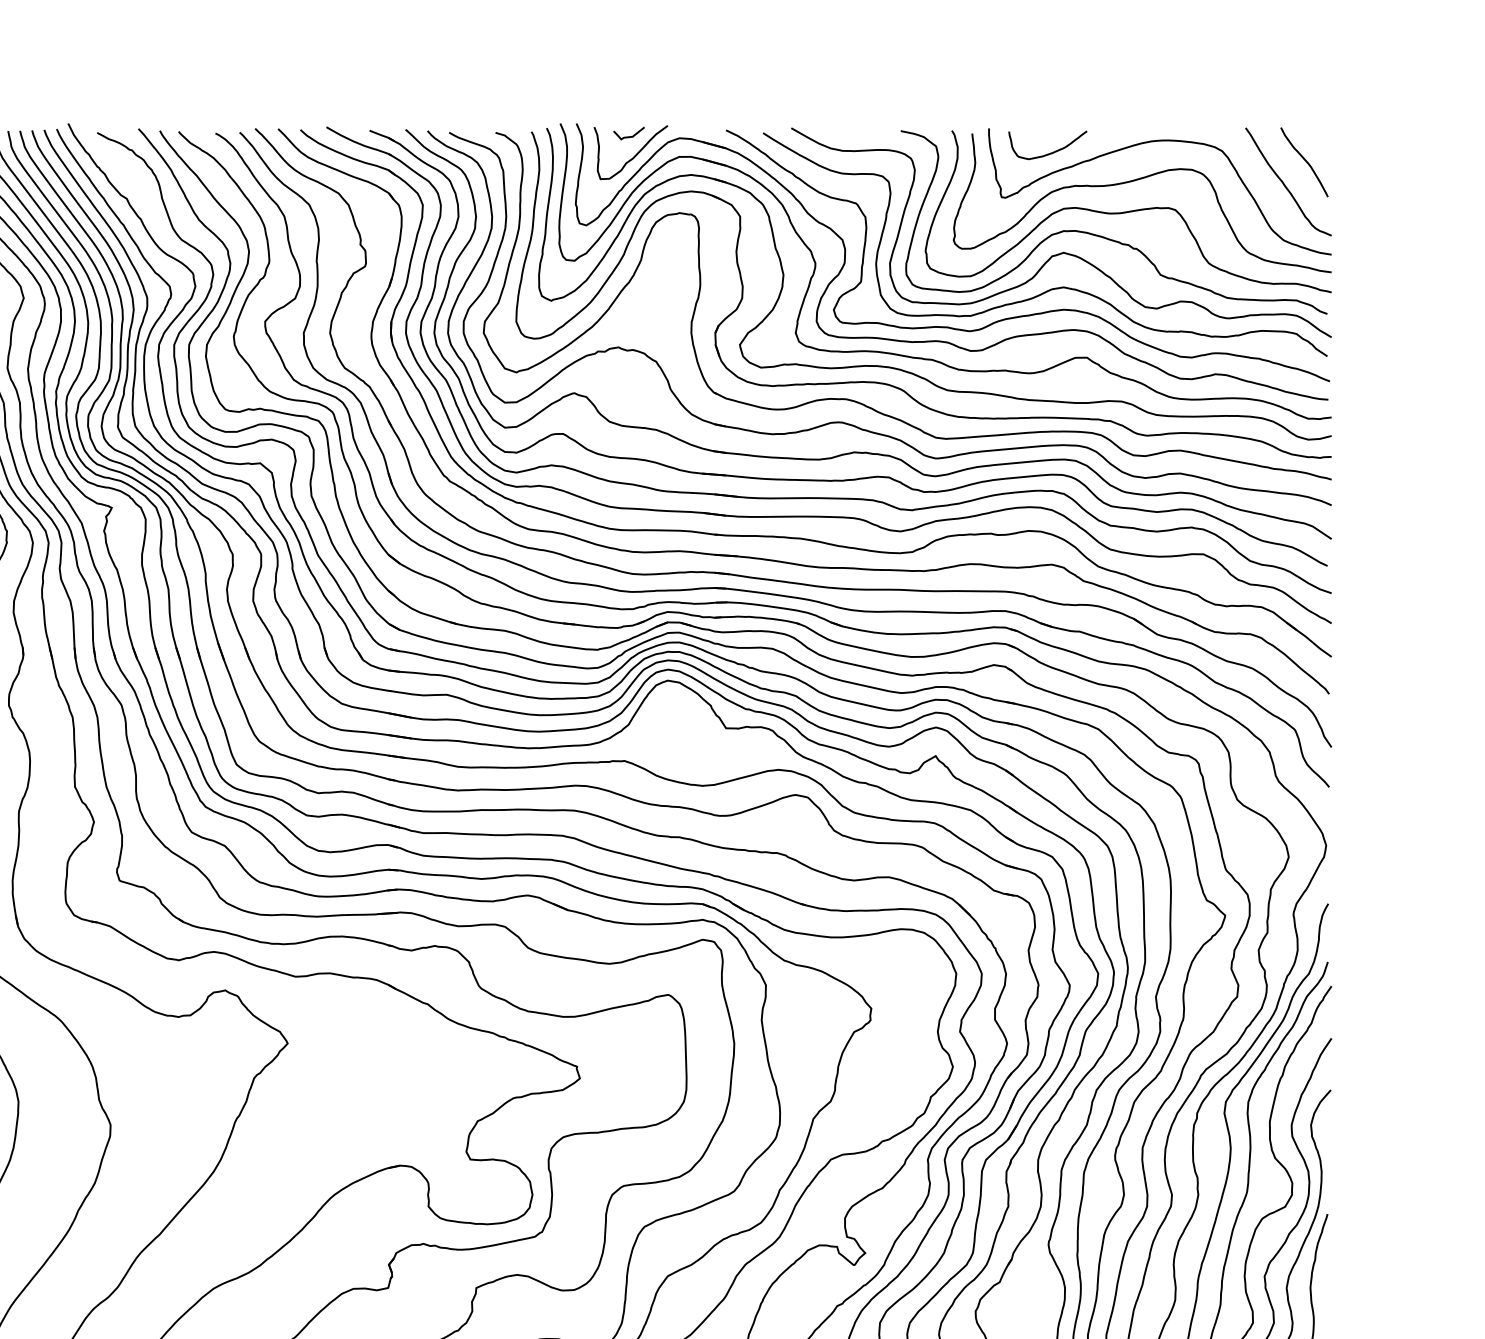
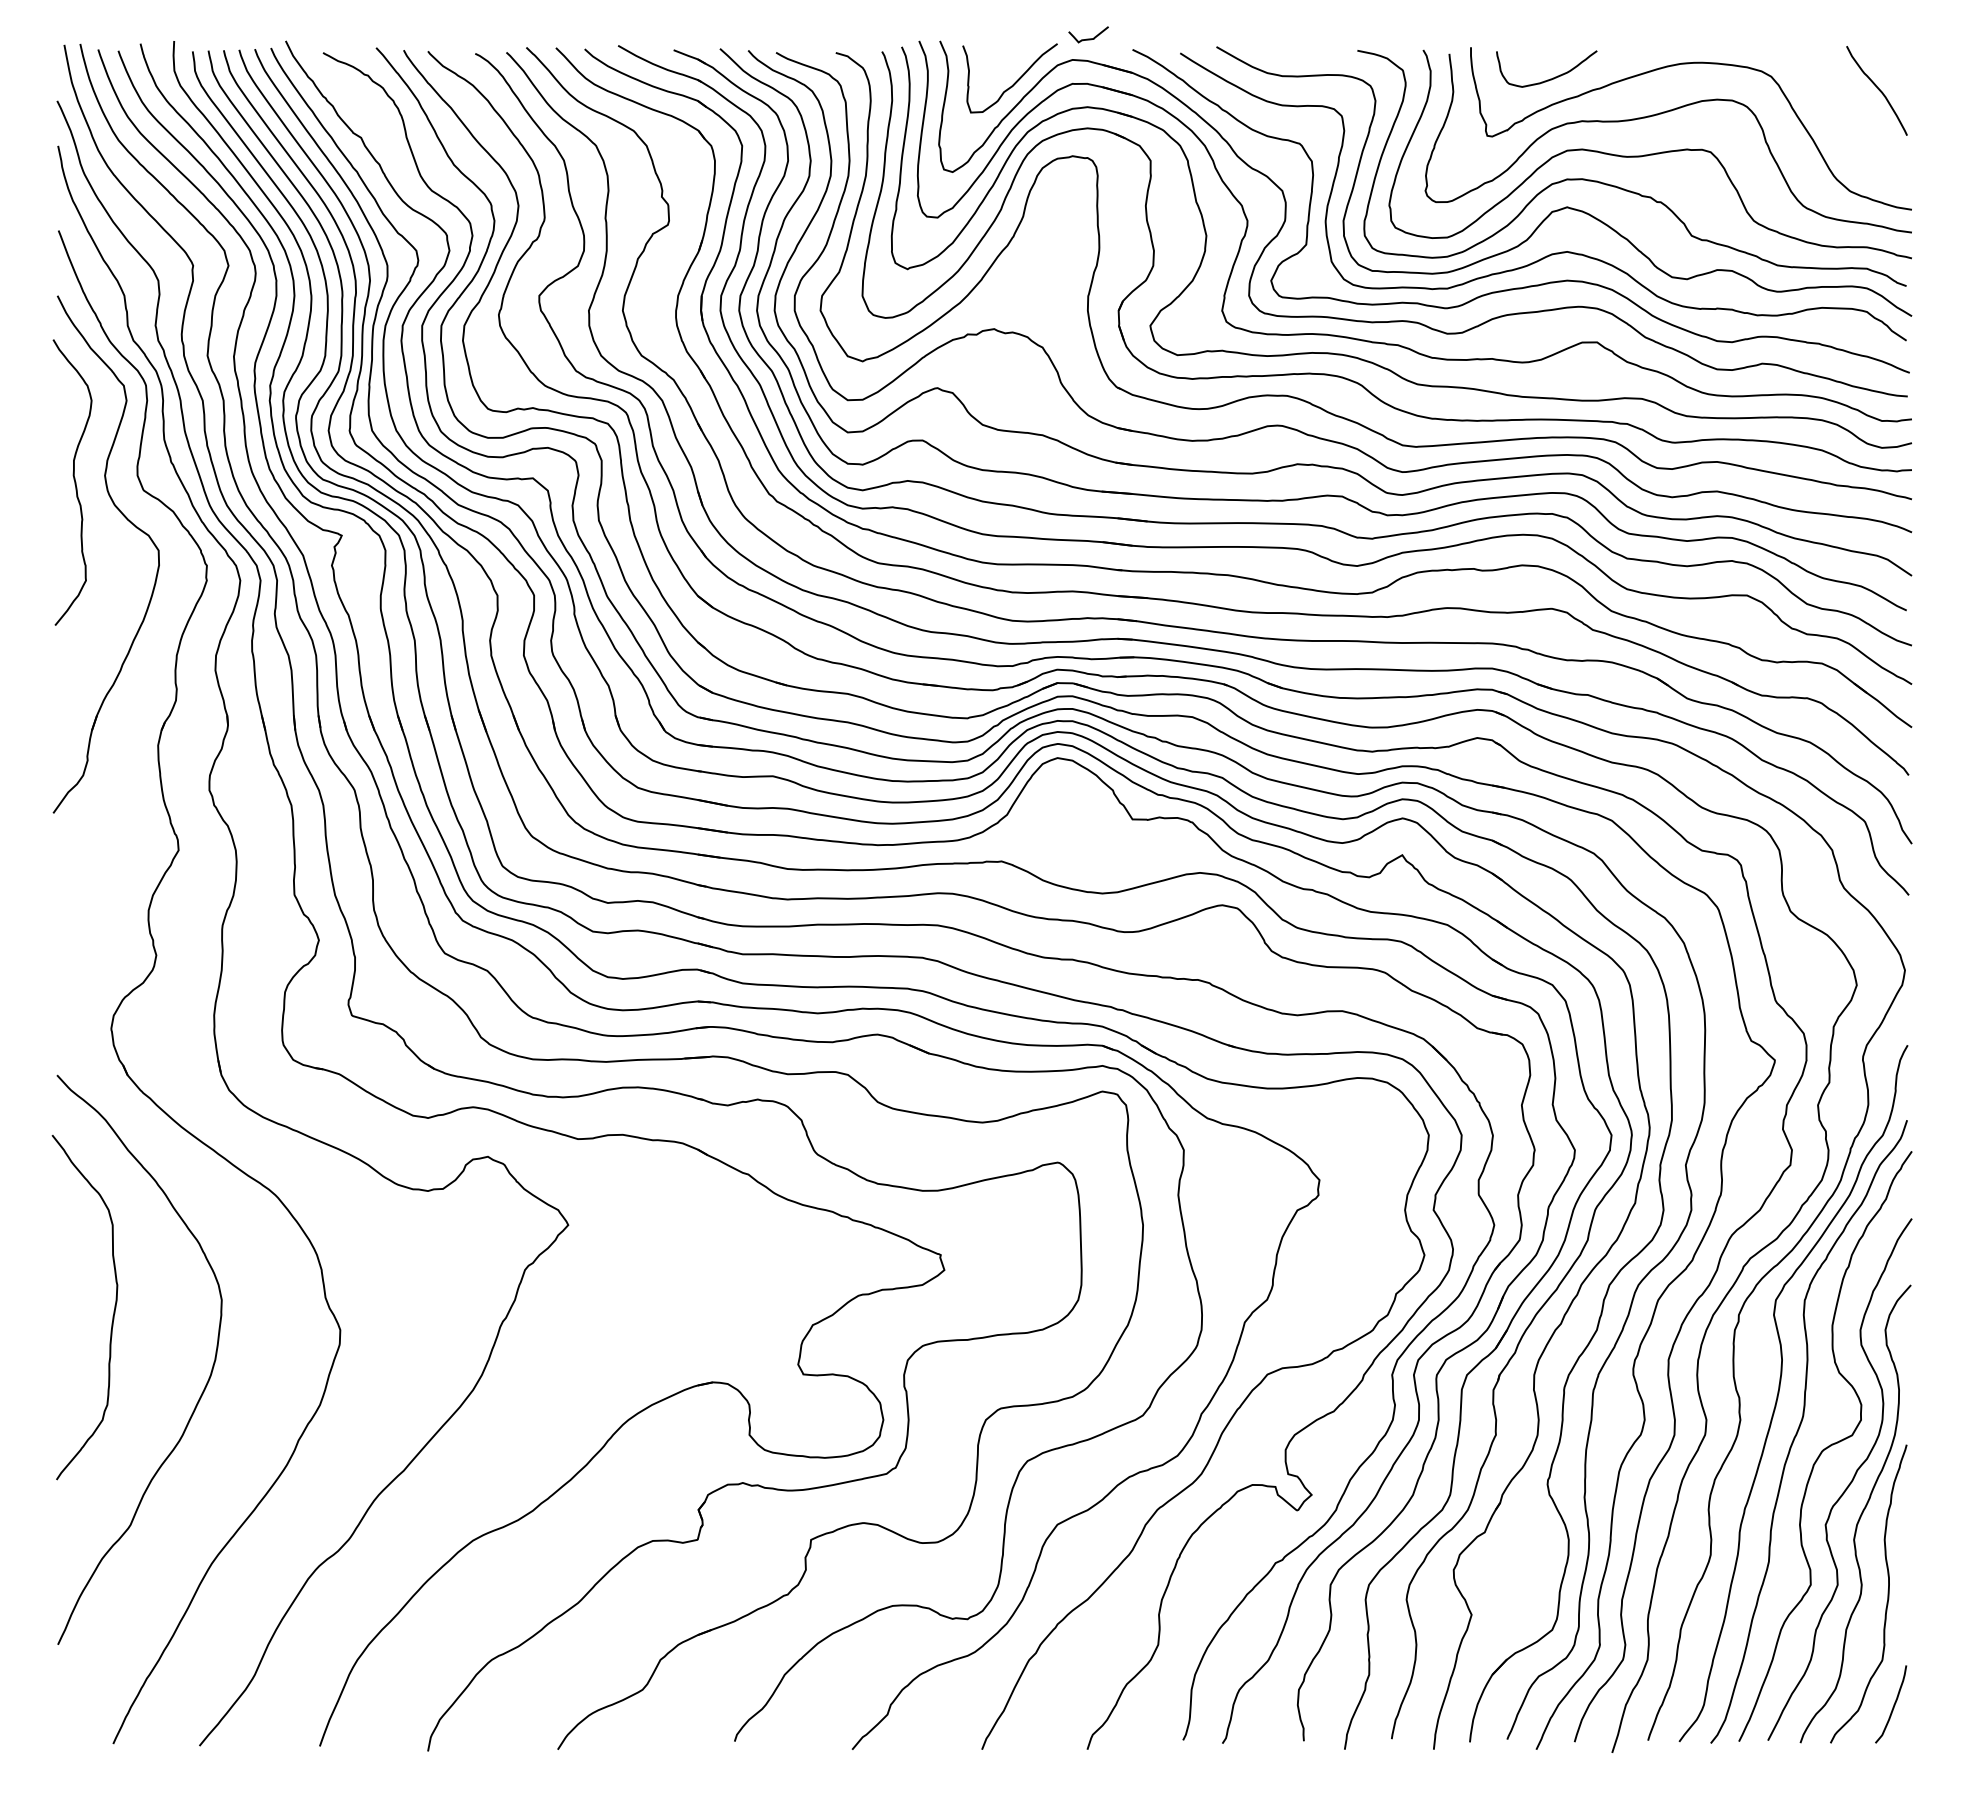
curve: (628, 136) -> (1088, 38), moved
curve: (1284, 183) -> (1851, 118), removed

